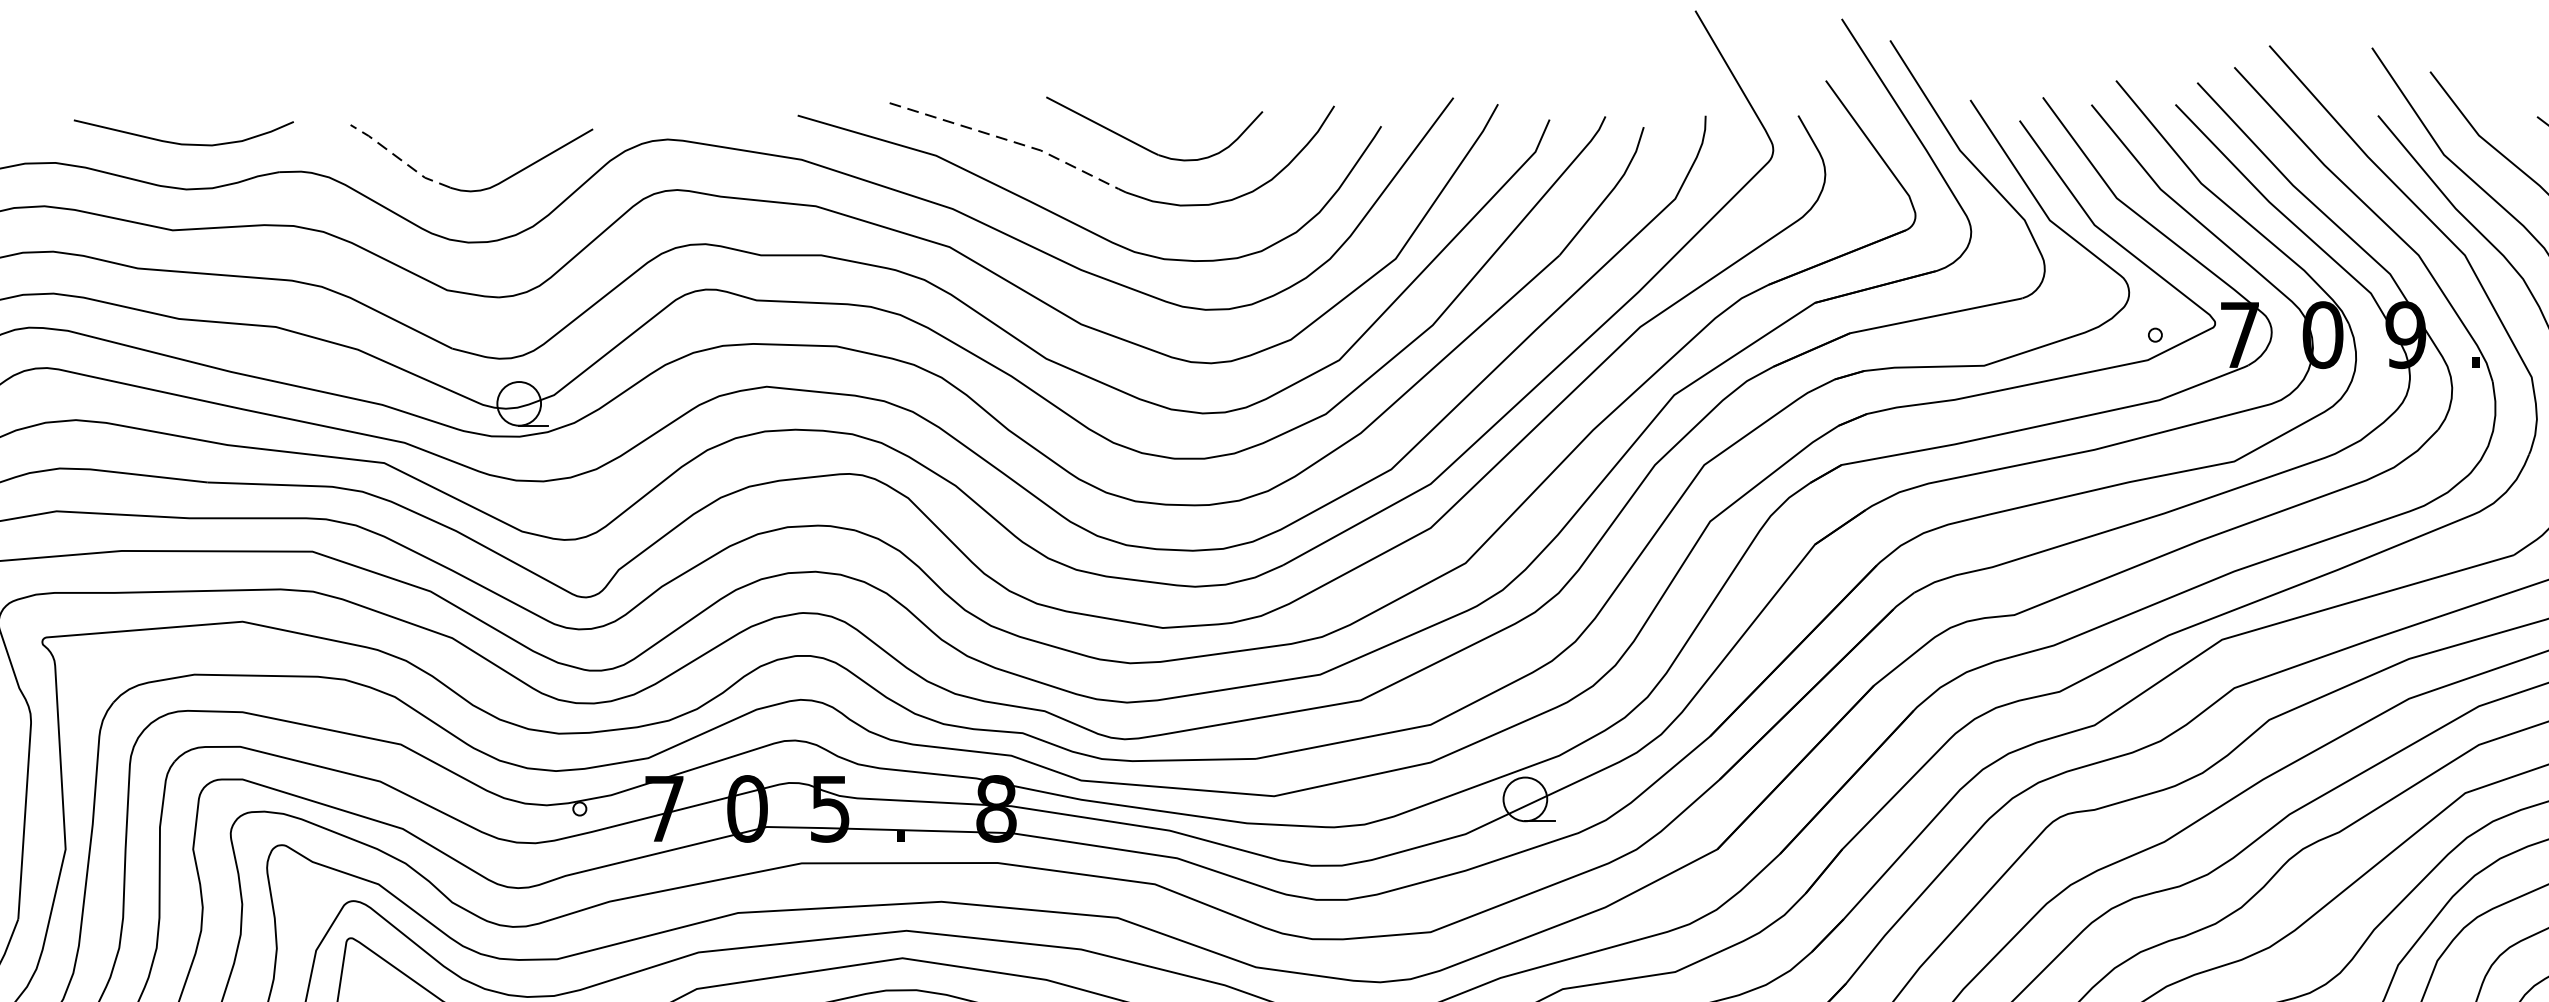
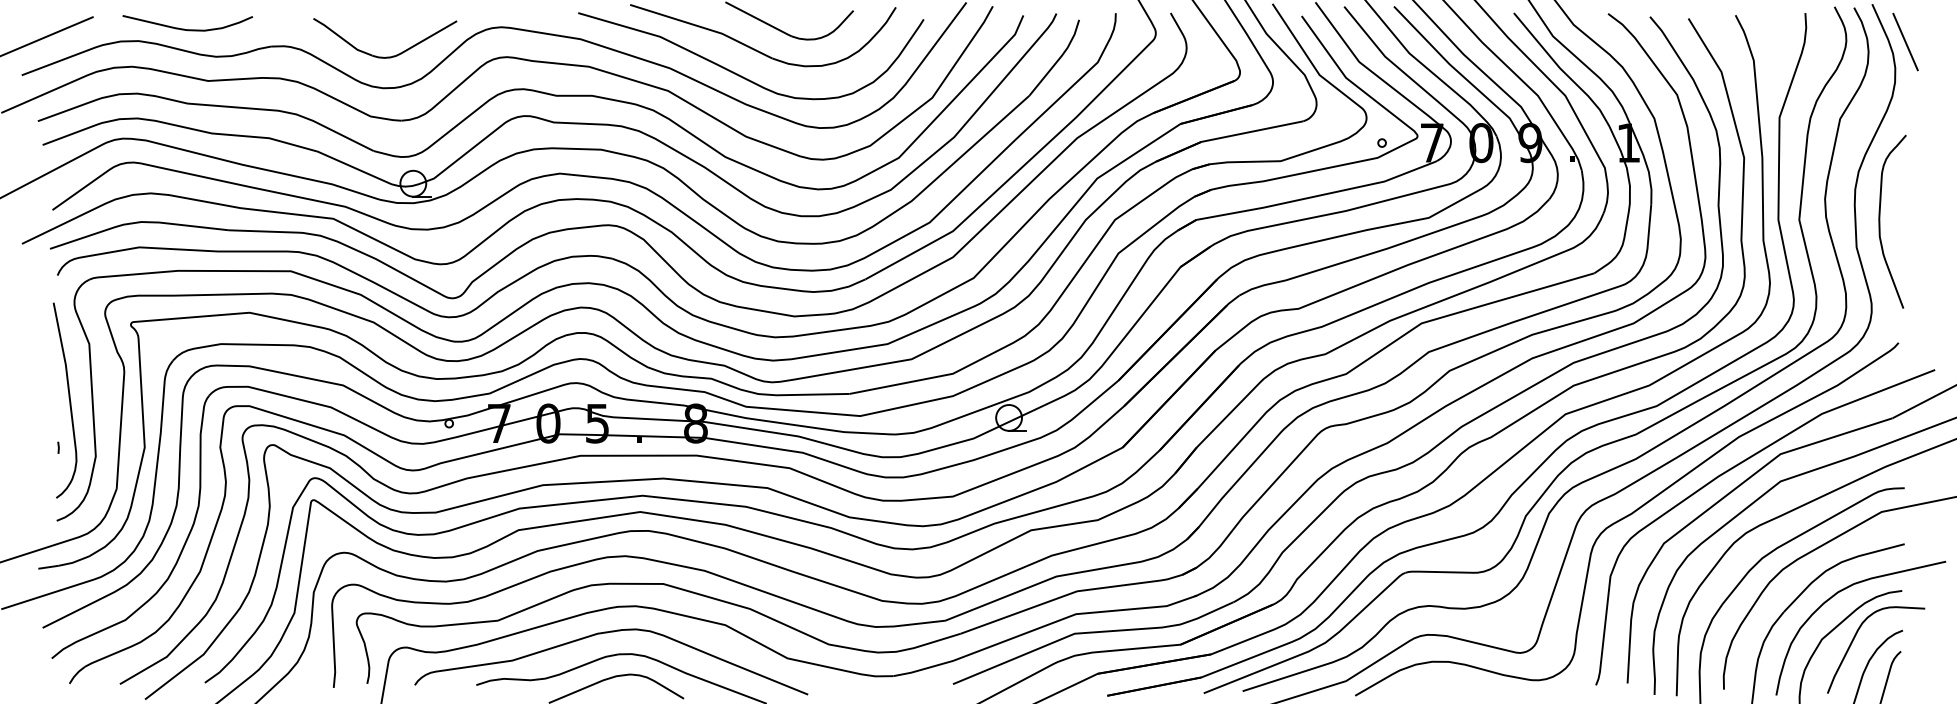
curve: (178, 141) -> (184, 28), moved
line: (1010, 141) -> (704, 28), dashed -> solid
line: (397, 158) -> (341, 38), dashed -> solid

